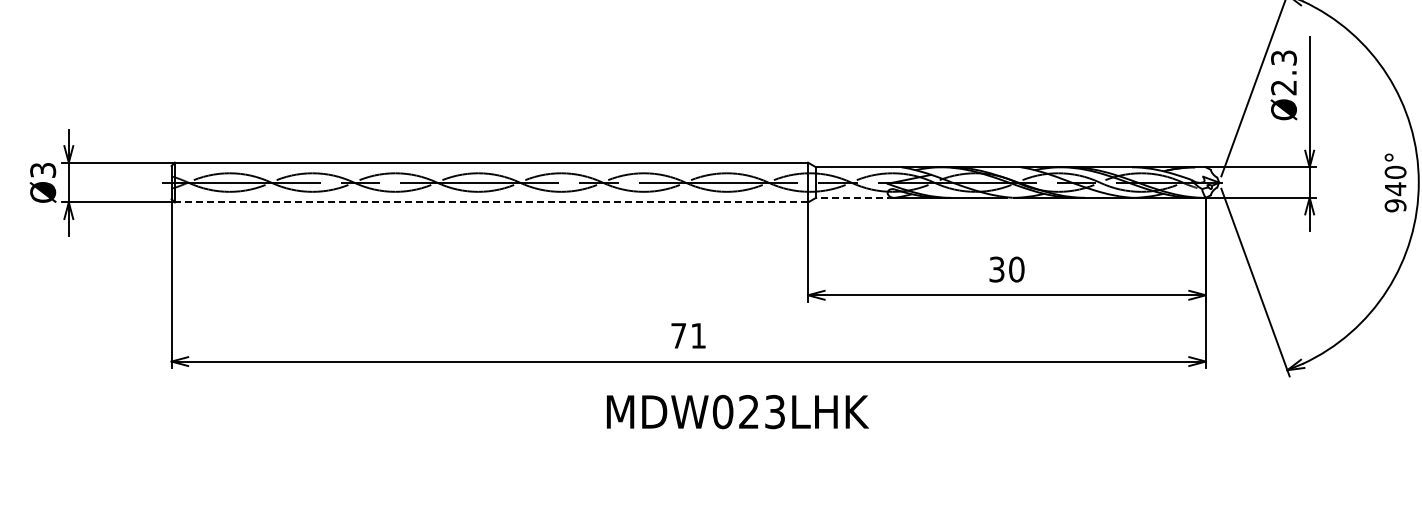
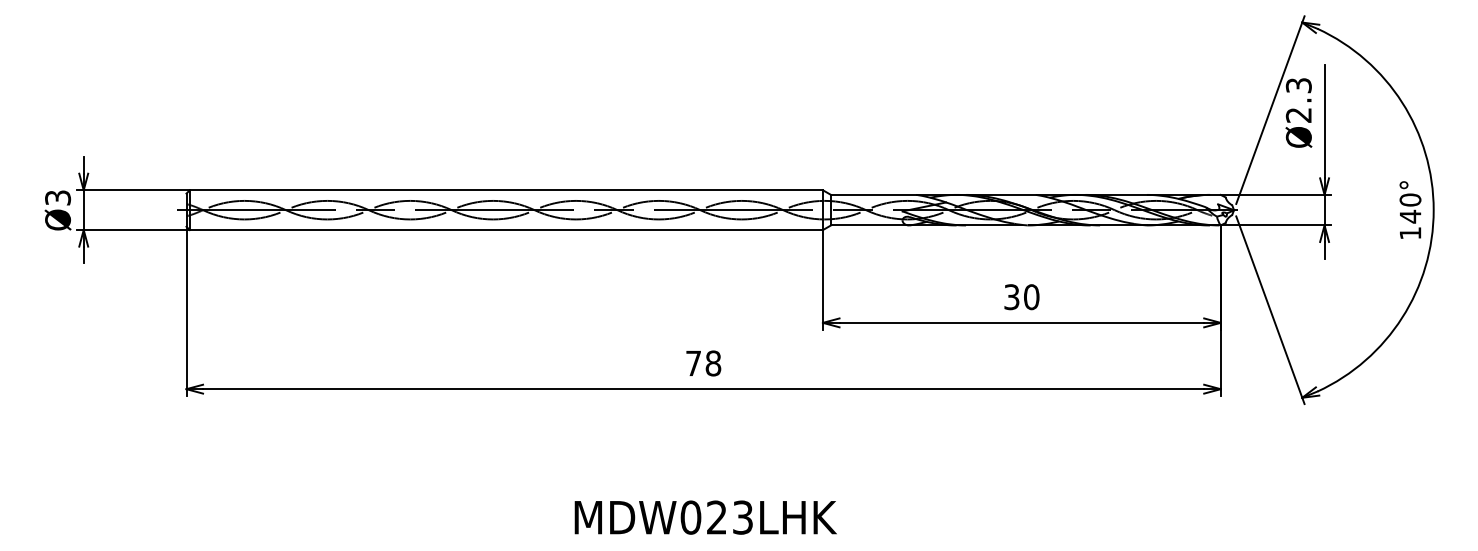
line: (854, 197) -> (869, 225), dashed -> solid
line: (491, 202) -> (506, 230), dashed -> solid
text: (1395, 204) -> (1410, 232), 940° -> 140°
text: (698, 335) -> (713, 363), 71 -> 78
text: (737, 411) -> (705, 517), moved

